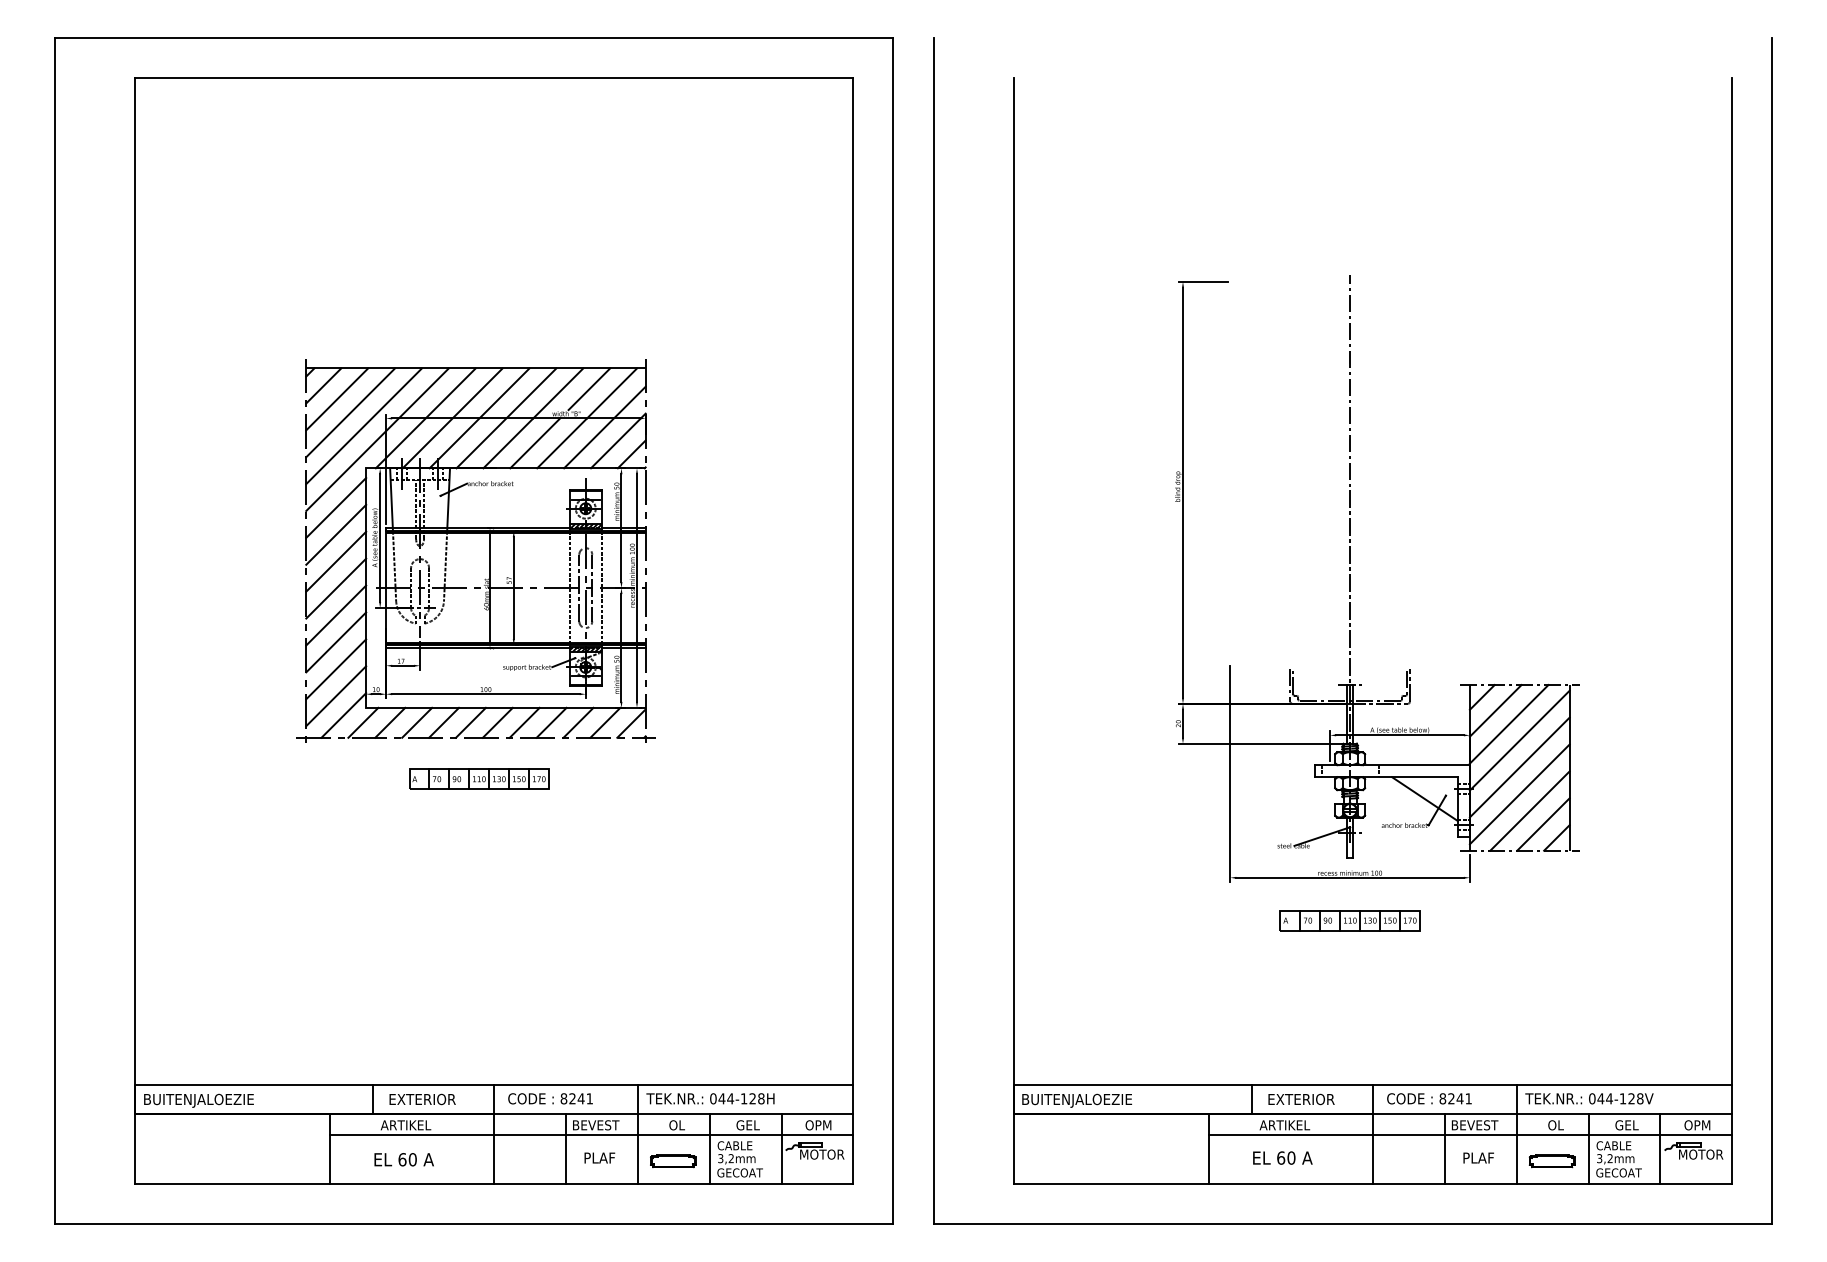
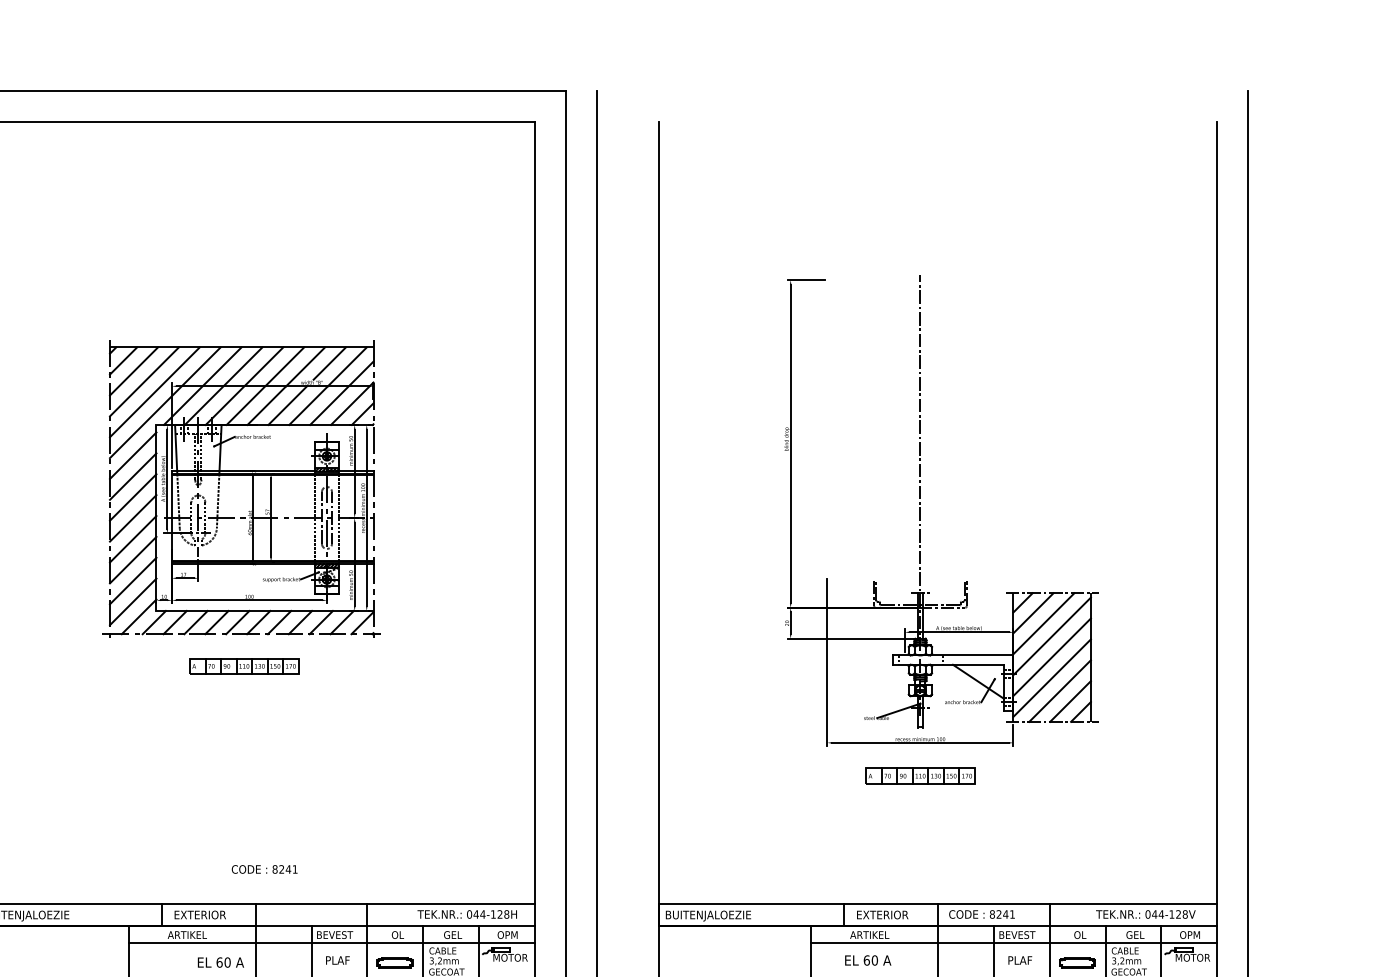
text: (550, 1098) -> (264, 869), moved
text: (710, 1098) -> (467, 914), moved
text: (1589, 1098) -> (1145, 914), moved
text: (403, 1159) -> (220, 962), moved

